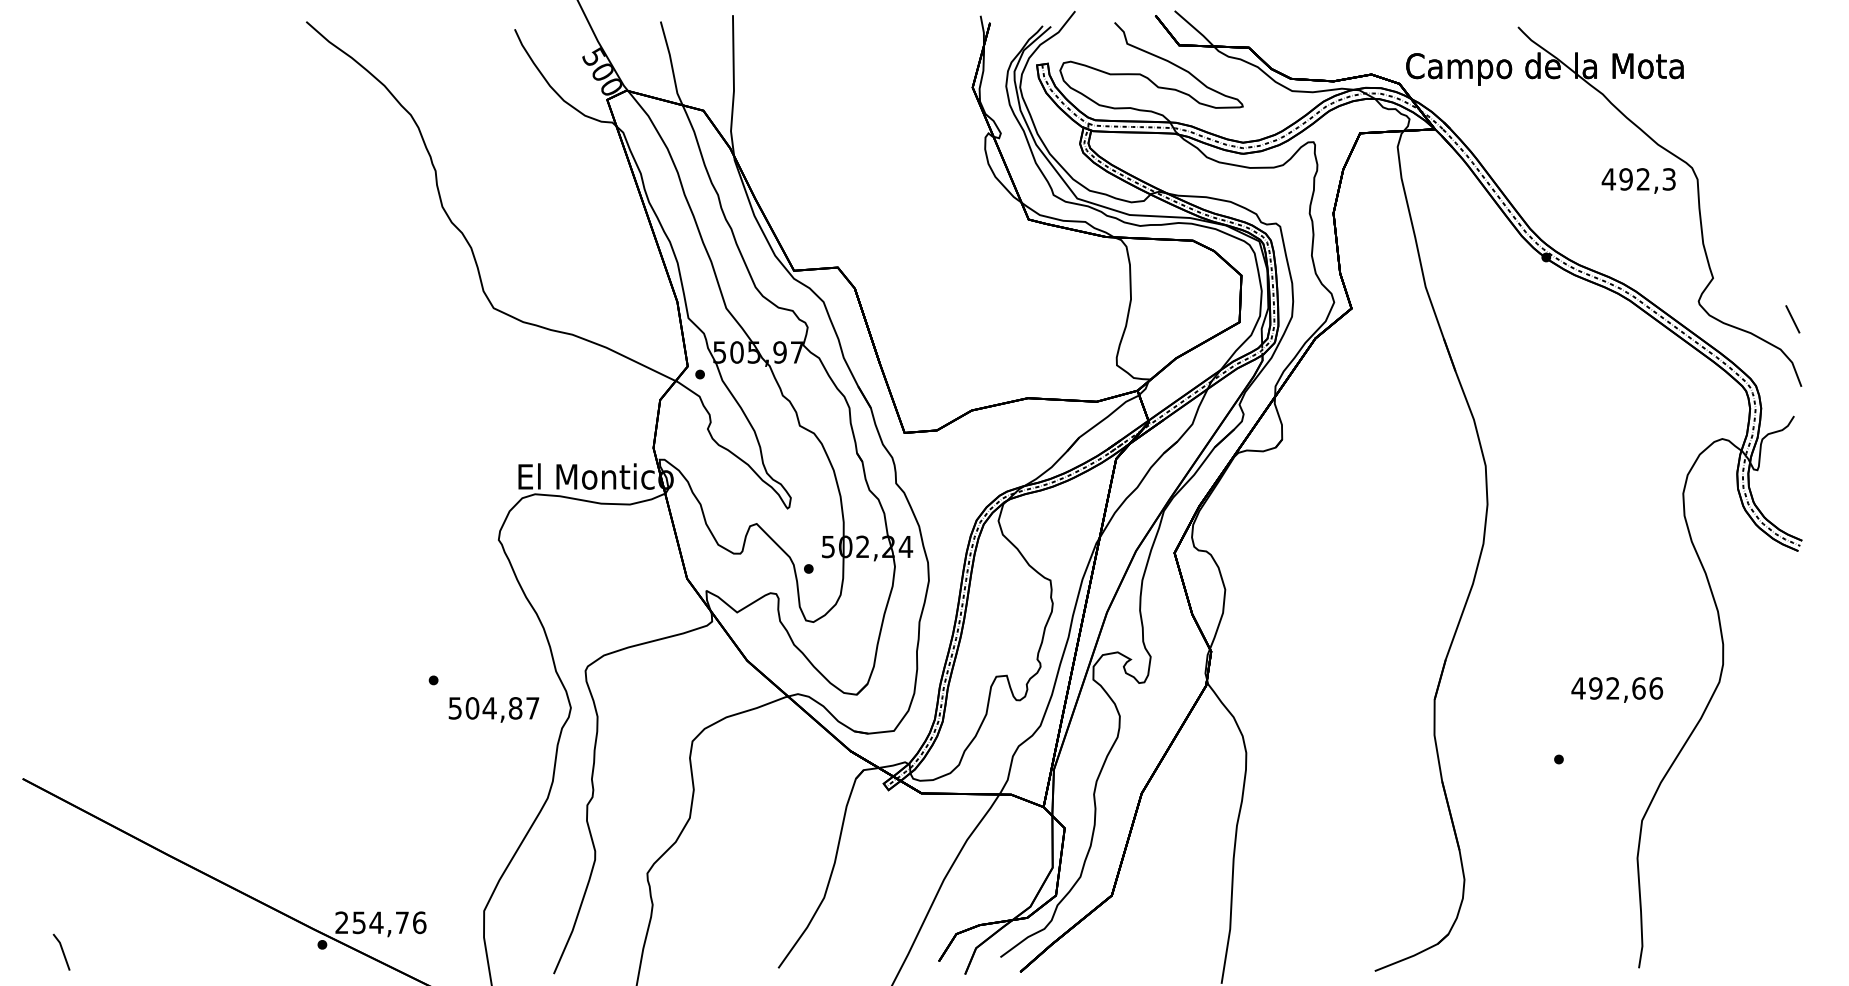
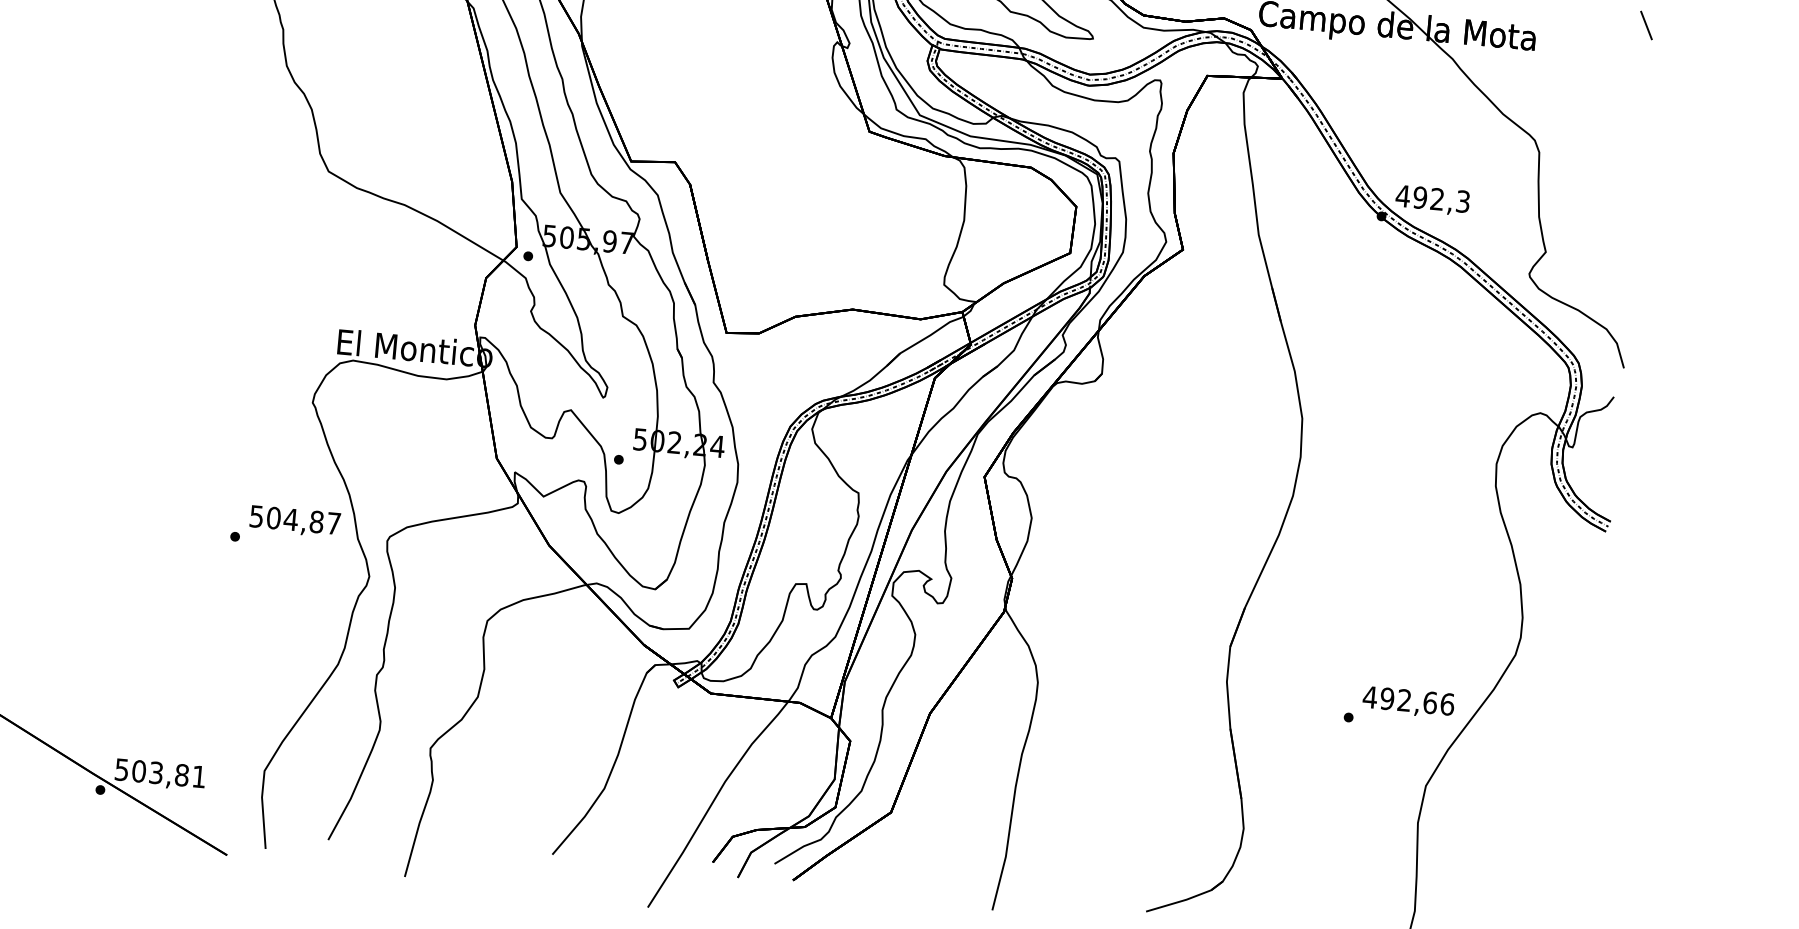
text: (1638, 180) -> (1432, 199), moved
line: (1792, 319) -> (1646, 25), moved
text: (1617, 689) -> (1408, 701), moved
text: (493, 709) -> (294, 521), moved
text: (380, 922) -> (160, 773), 254,76 -> 503,81

